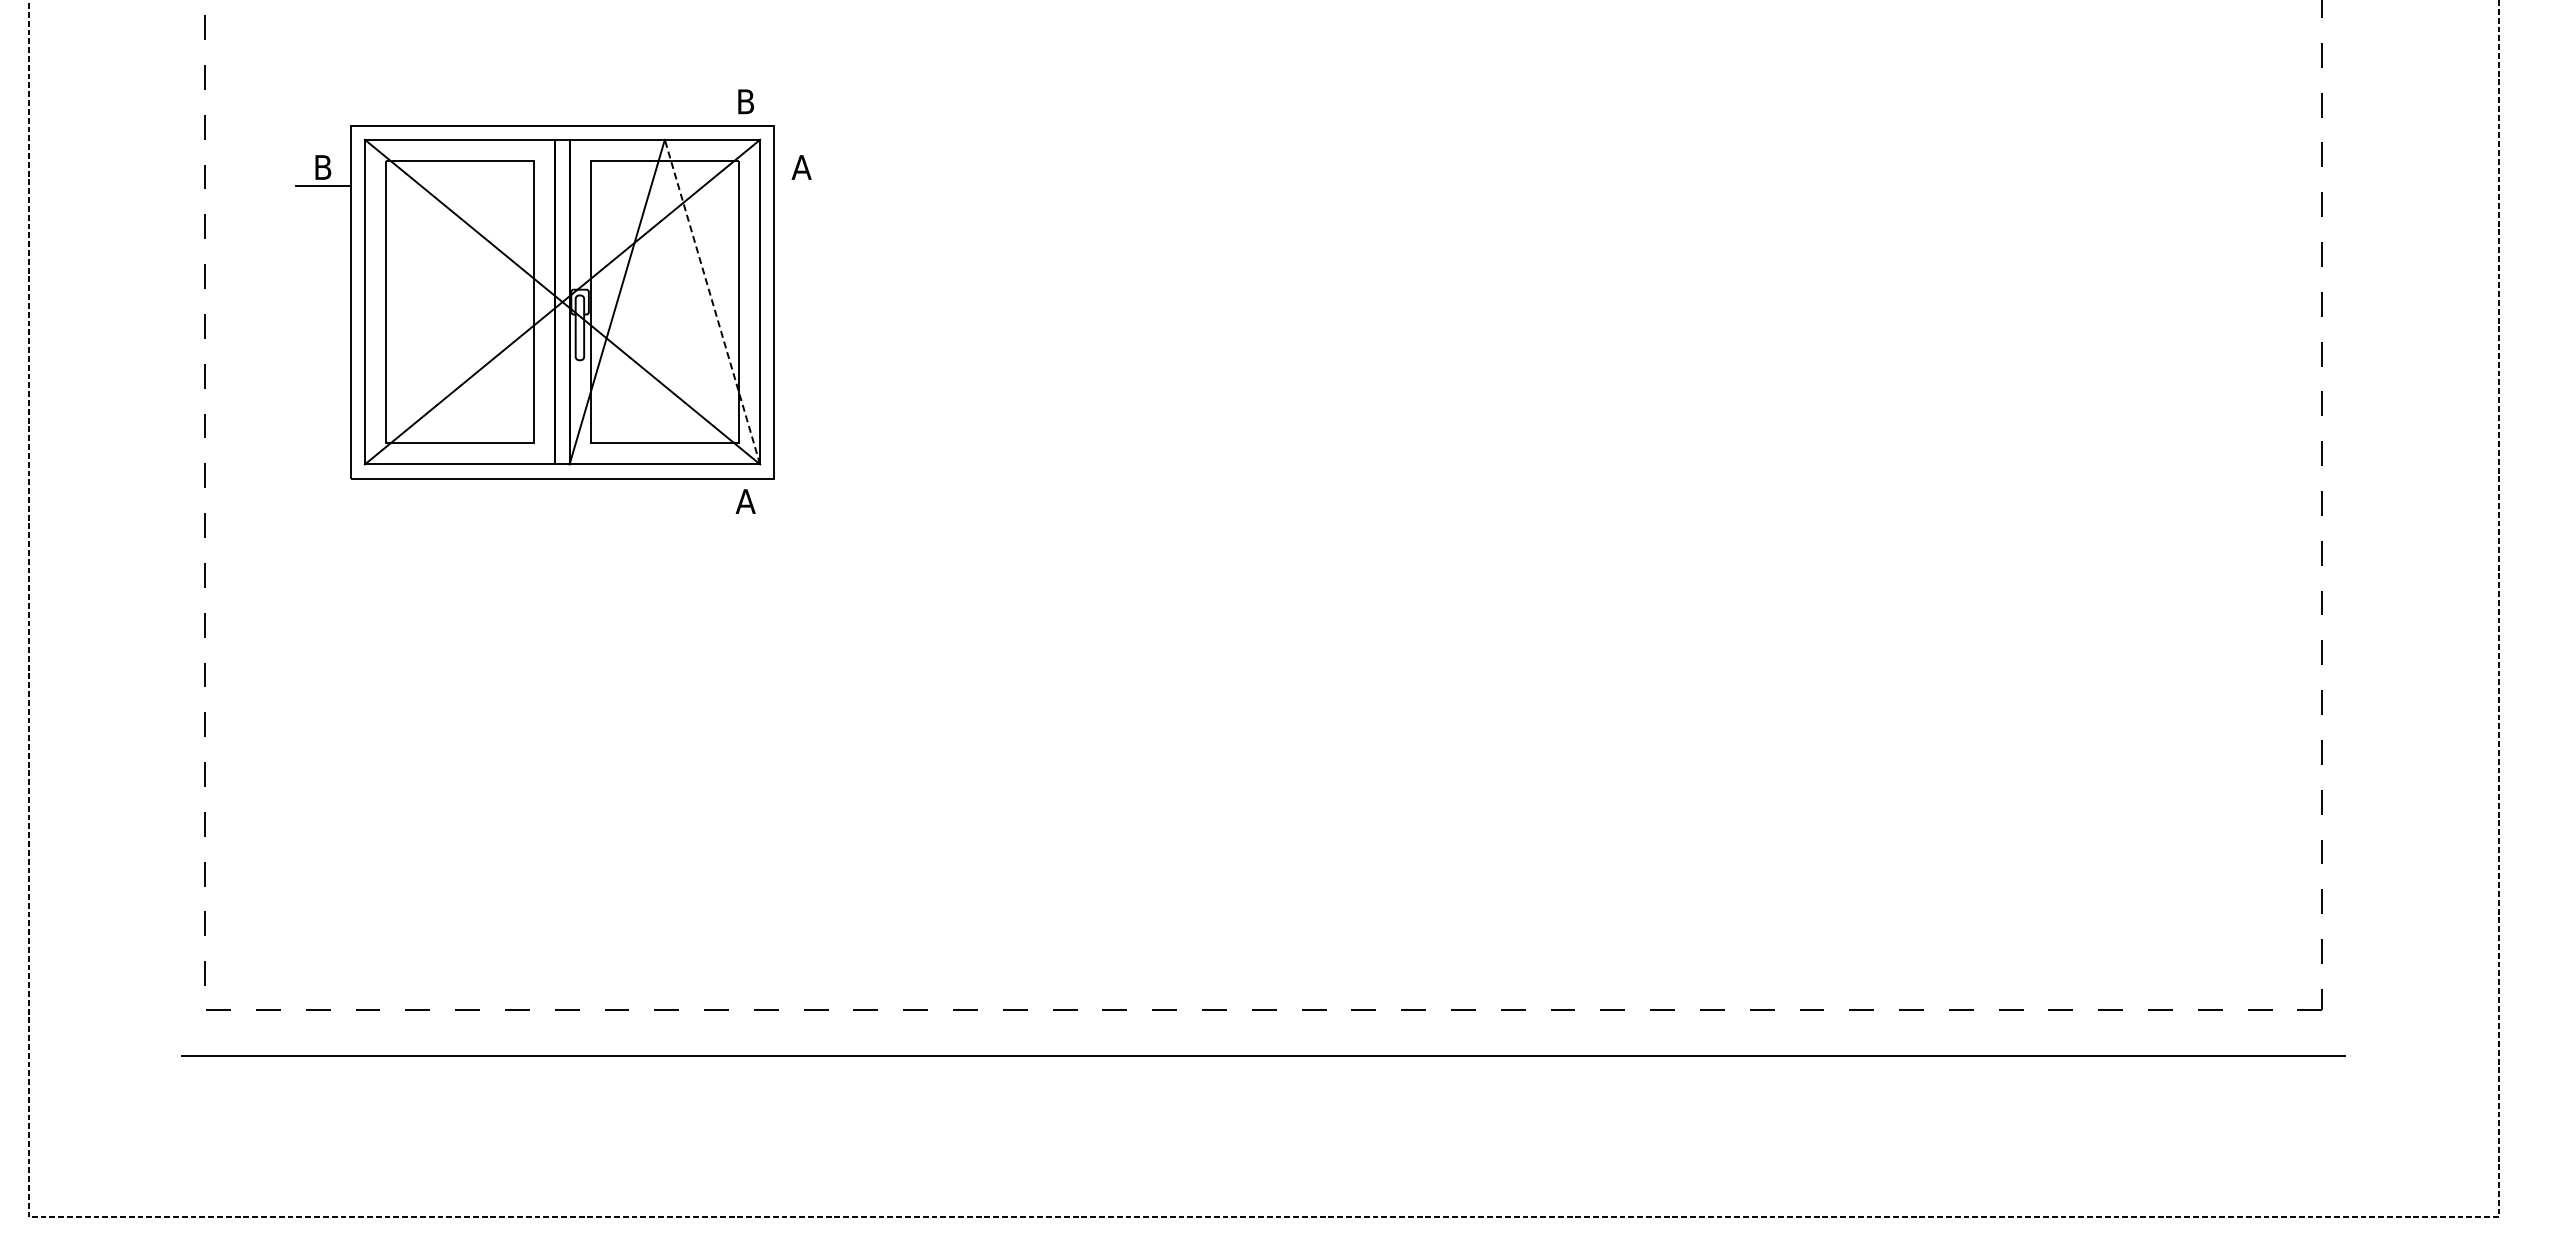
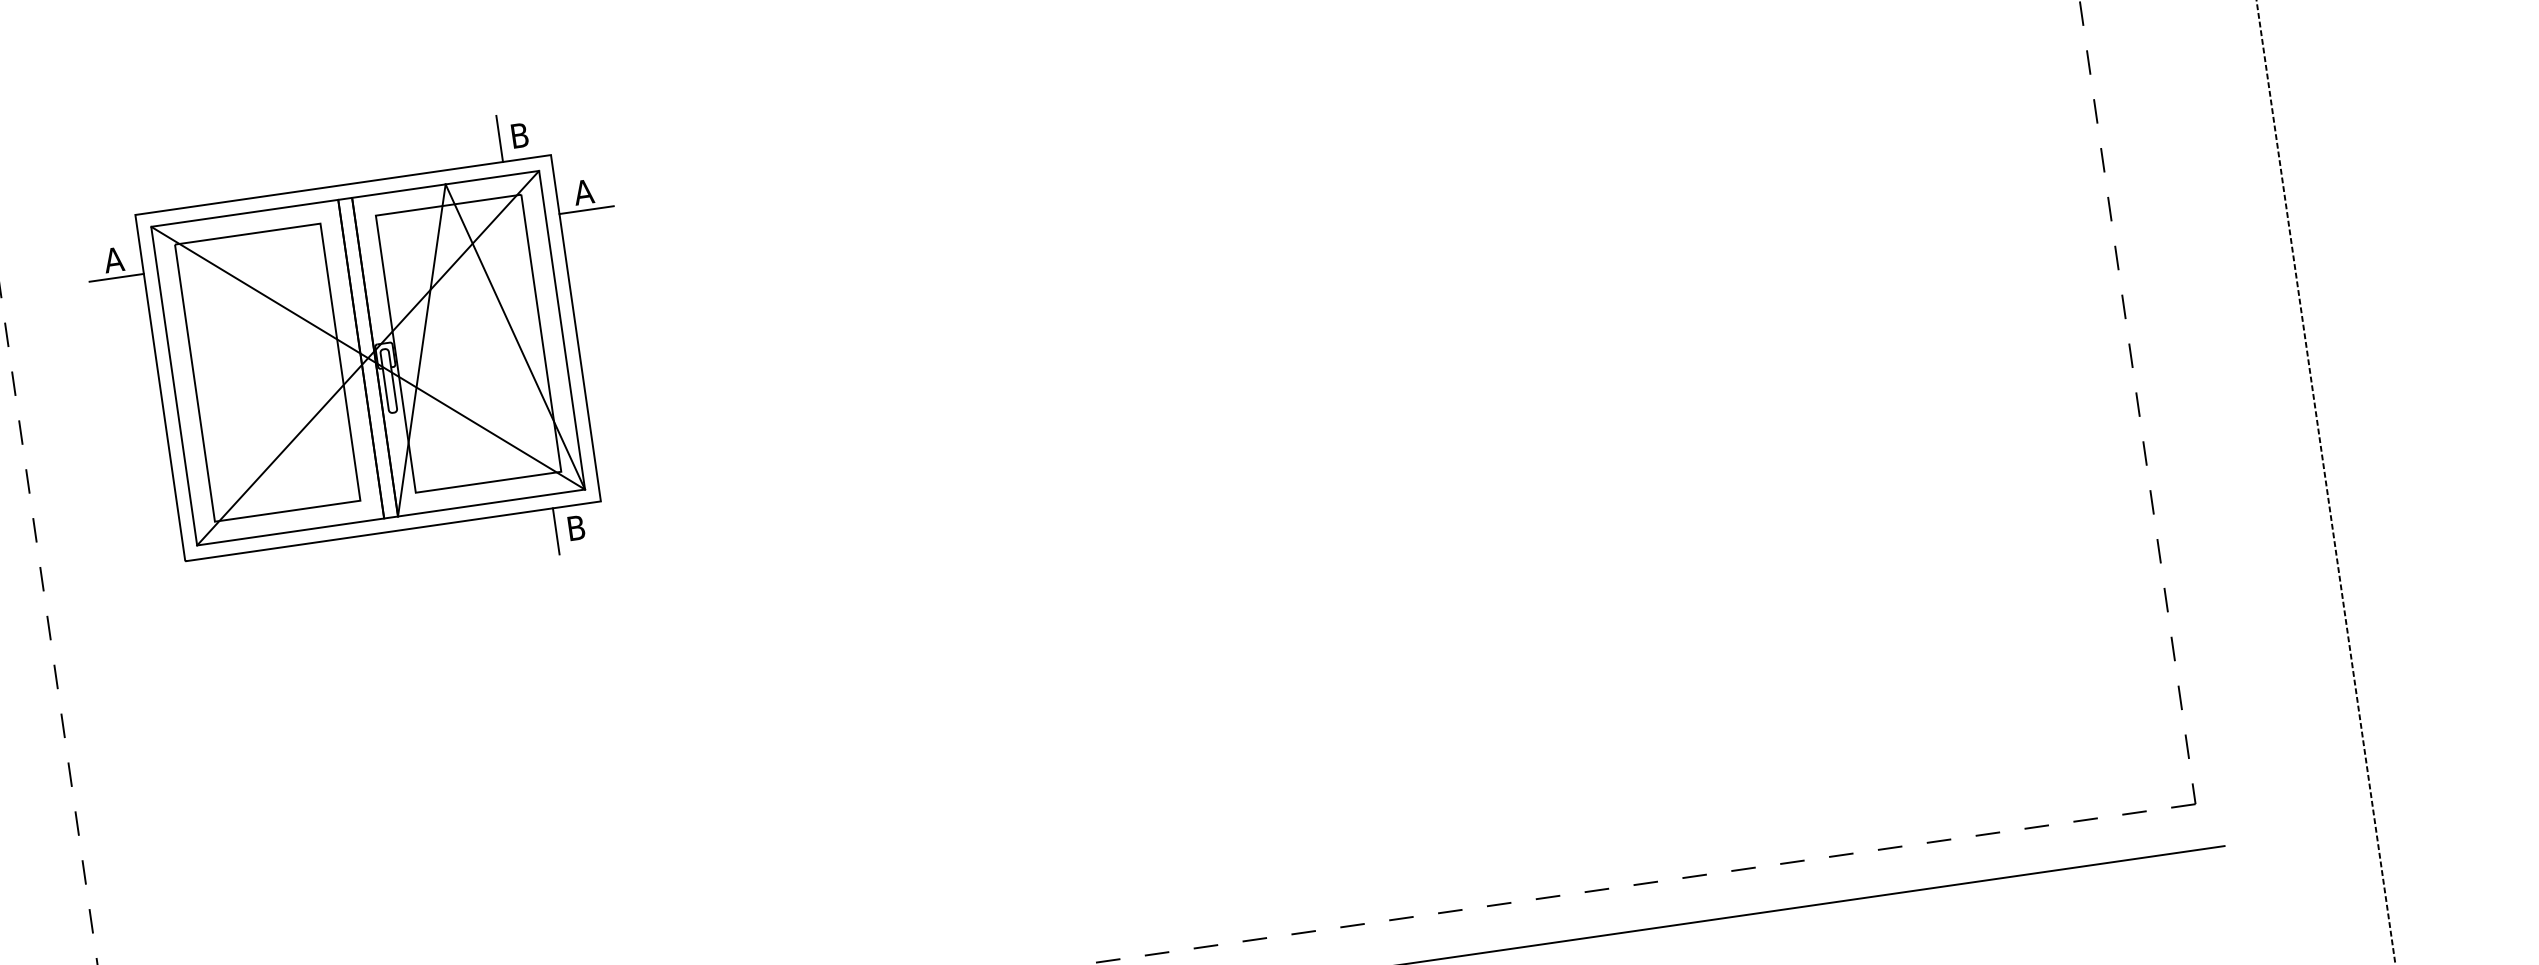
line: (725, 101) -> (499, 138), added
text: (322, 167) -> (113, 260), B -> A
line: (801, 185) -> (586, 209), added
line: (712, 301) -> (515, 336), dashed -> solid
line: (725, 501) -> (556, 530), added
text: (745, 501) -> (575, 528), A -> B

